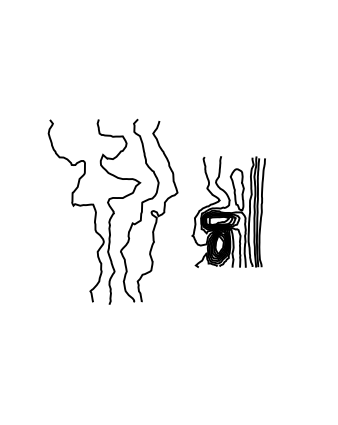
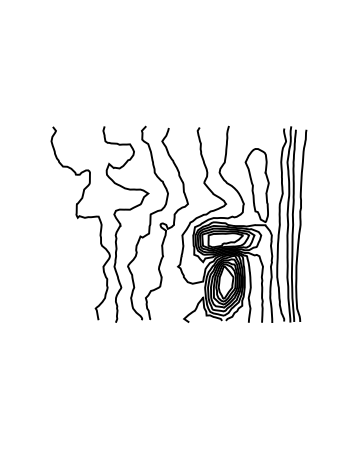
part: (228, 211) -> (242, 223), size x1.67

